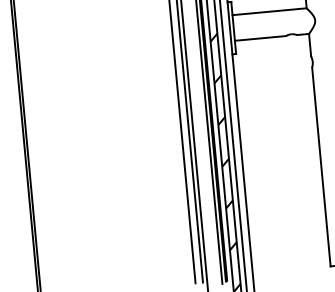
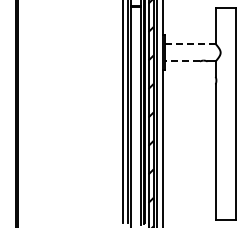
line: (268, 11) -> (189, 43), solid -> dashed
line: (260, 38) -> (182, 61), solid -> dashed

